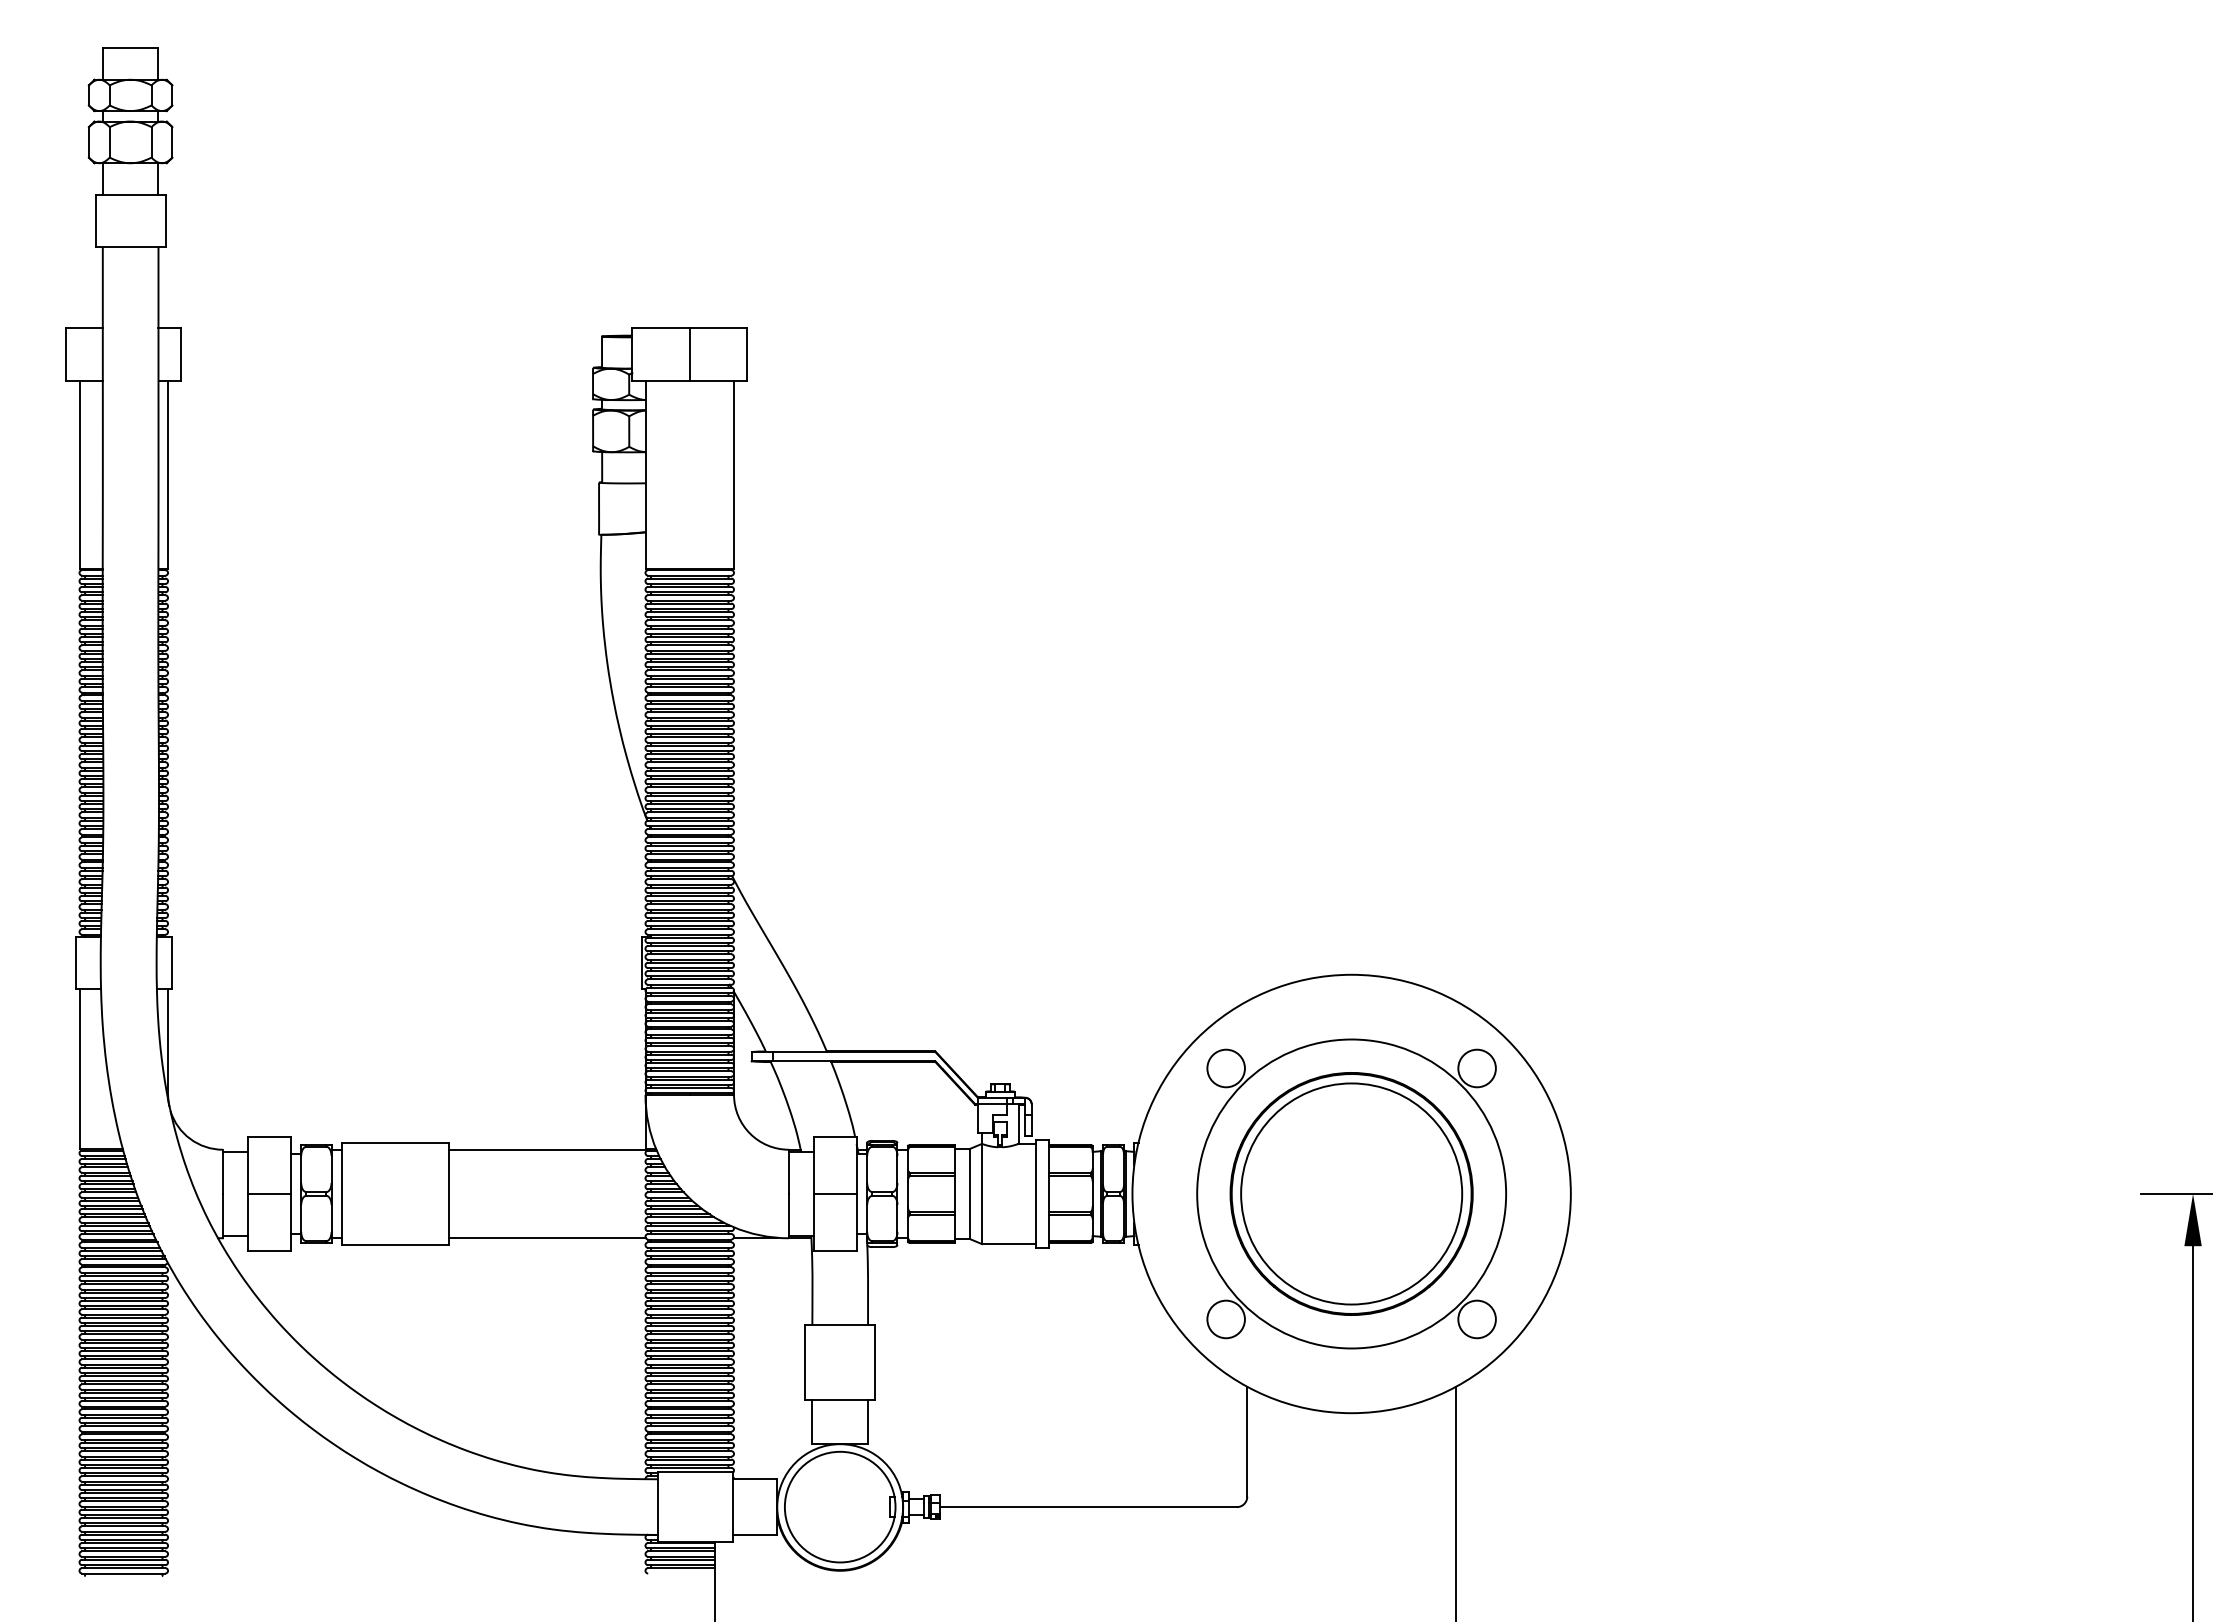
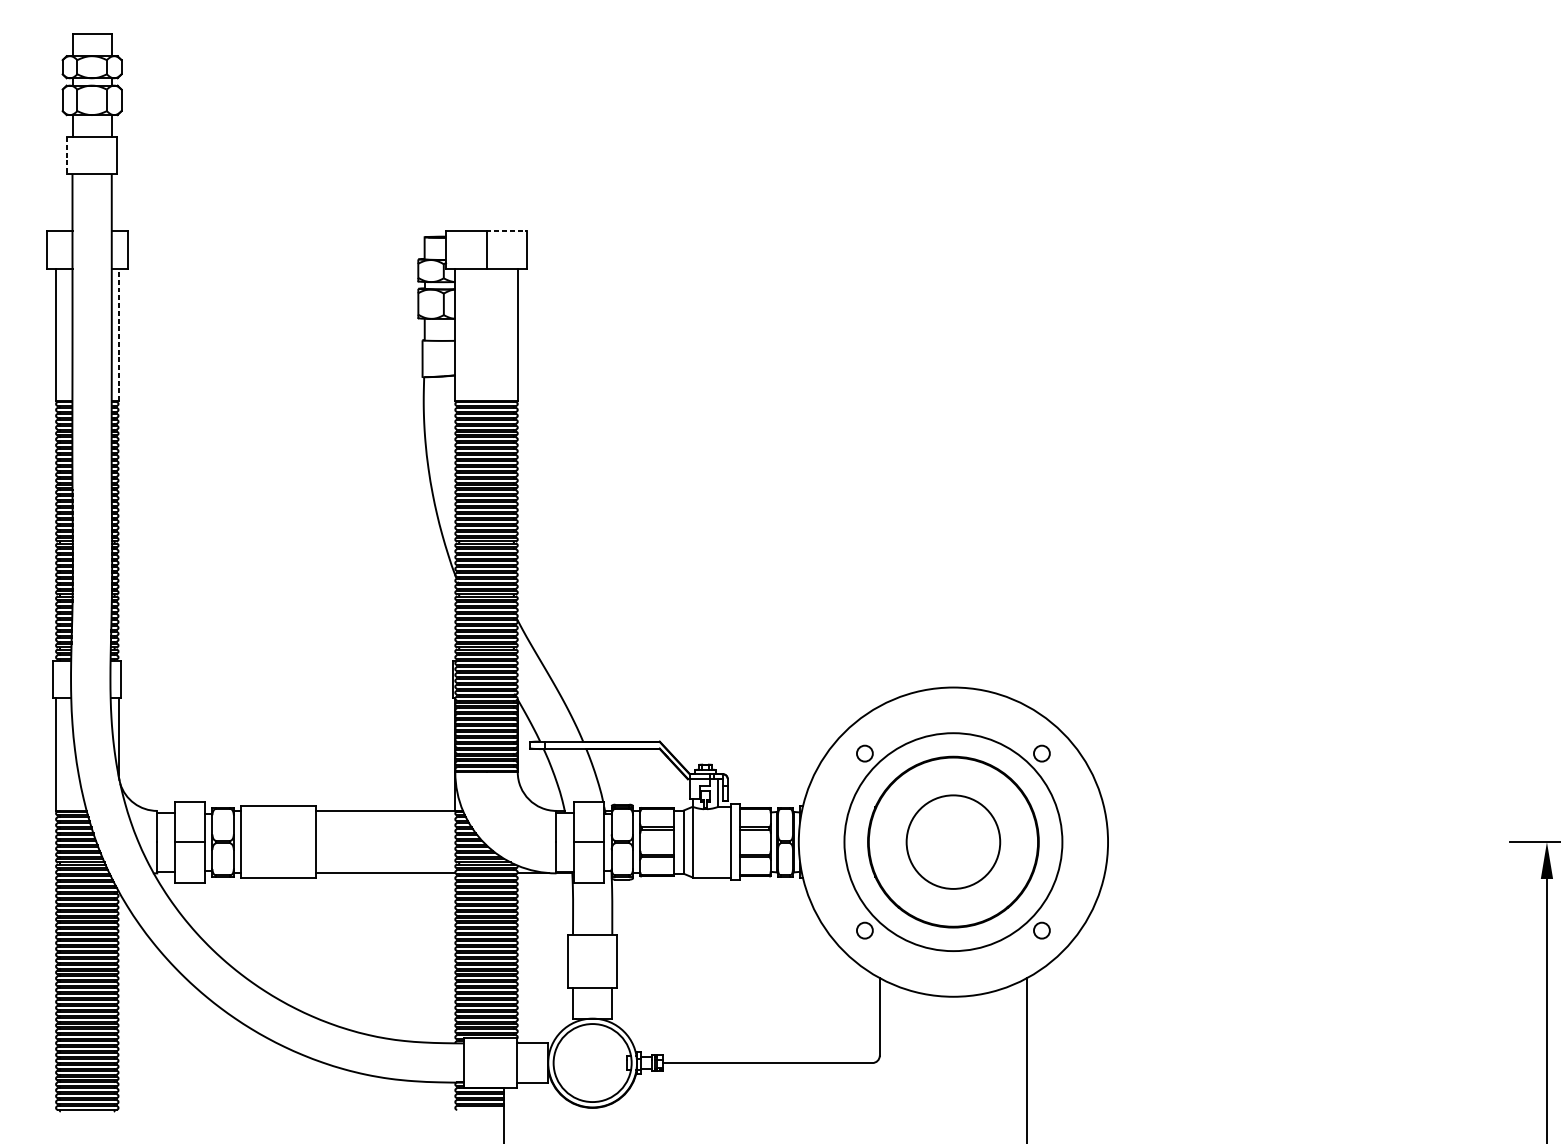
line: (95, 221) -> (67, 156), solid -> dashed
line: (718, 327) -> (506, 230), solid -> dashed
line: (168, 474) -> (118, 334), solid -> dashed
circle: (1225, 1068) -> (864, 753), size x0.6
circle: (1476, 1068) -> (1041, 753), size x0.6
circle: (1351, 1193) -> (953, 841), size x0.6
circle: (1225, 1319) -> (864, 930), size x0.6
circle: (1476, 1319) -> (1041, 930), size x0.6

